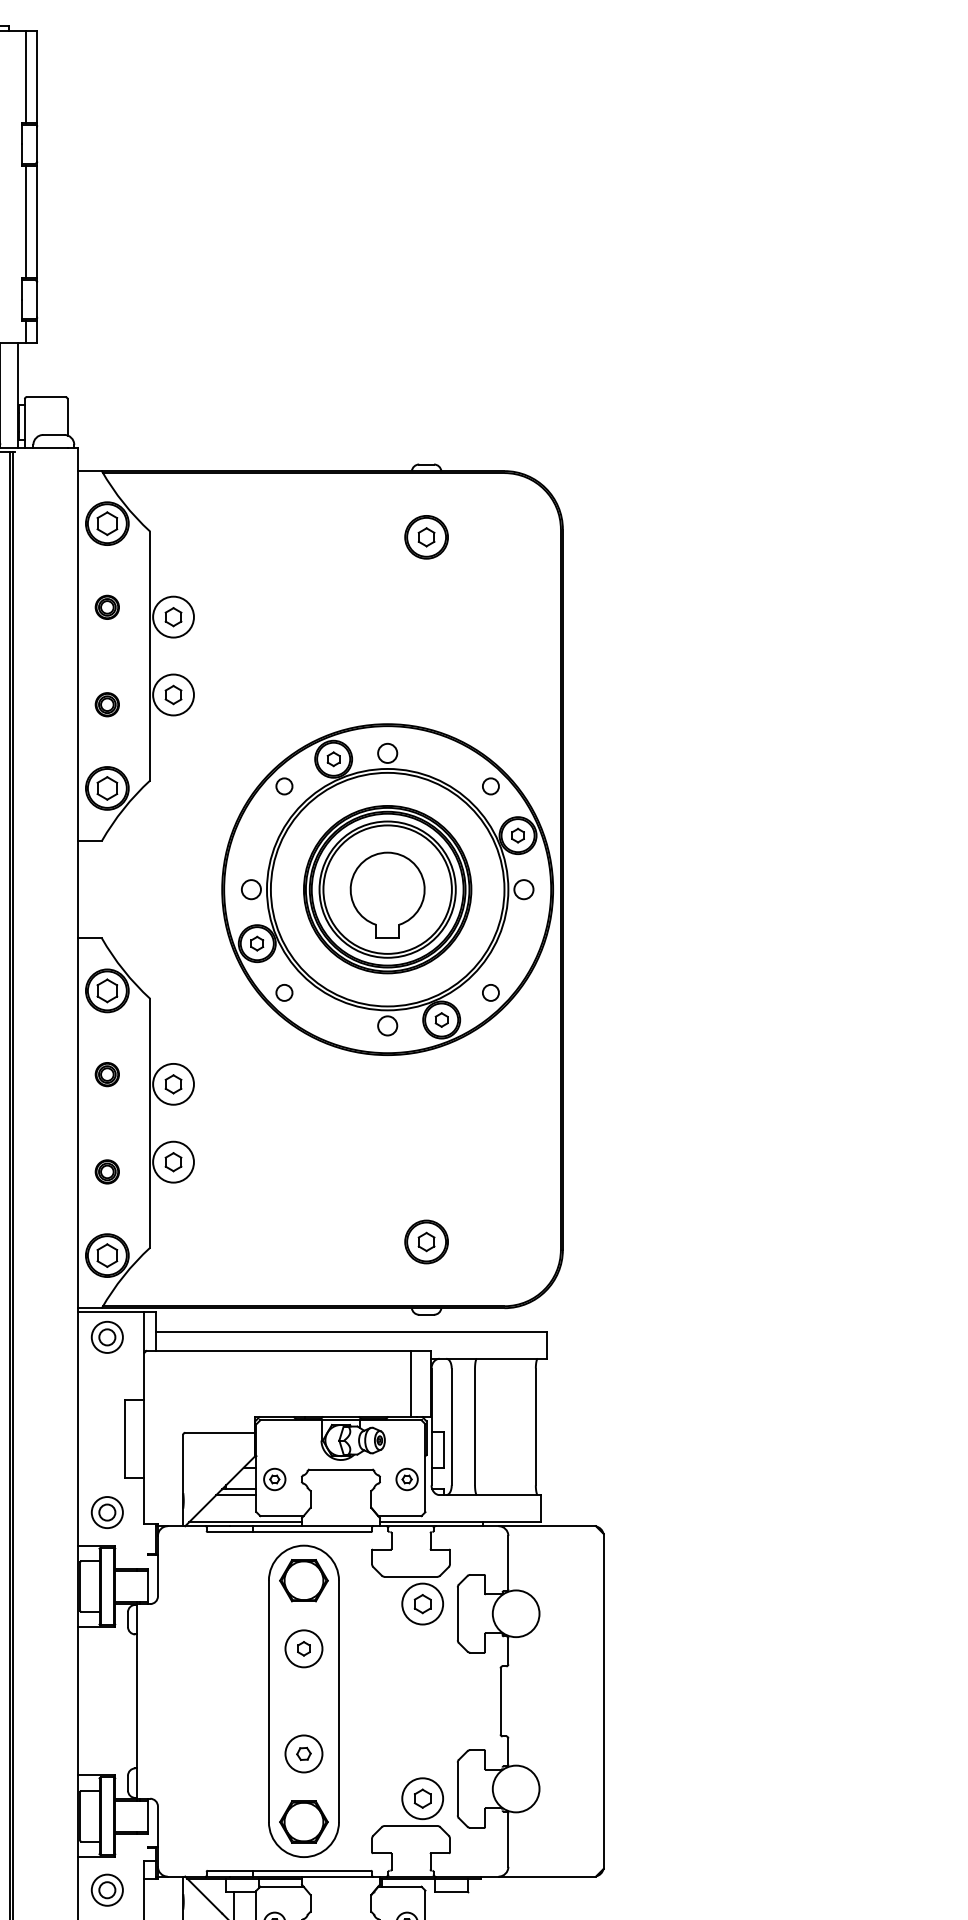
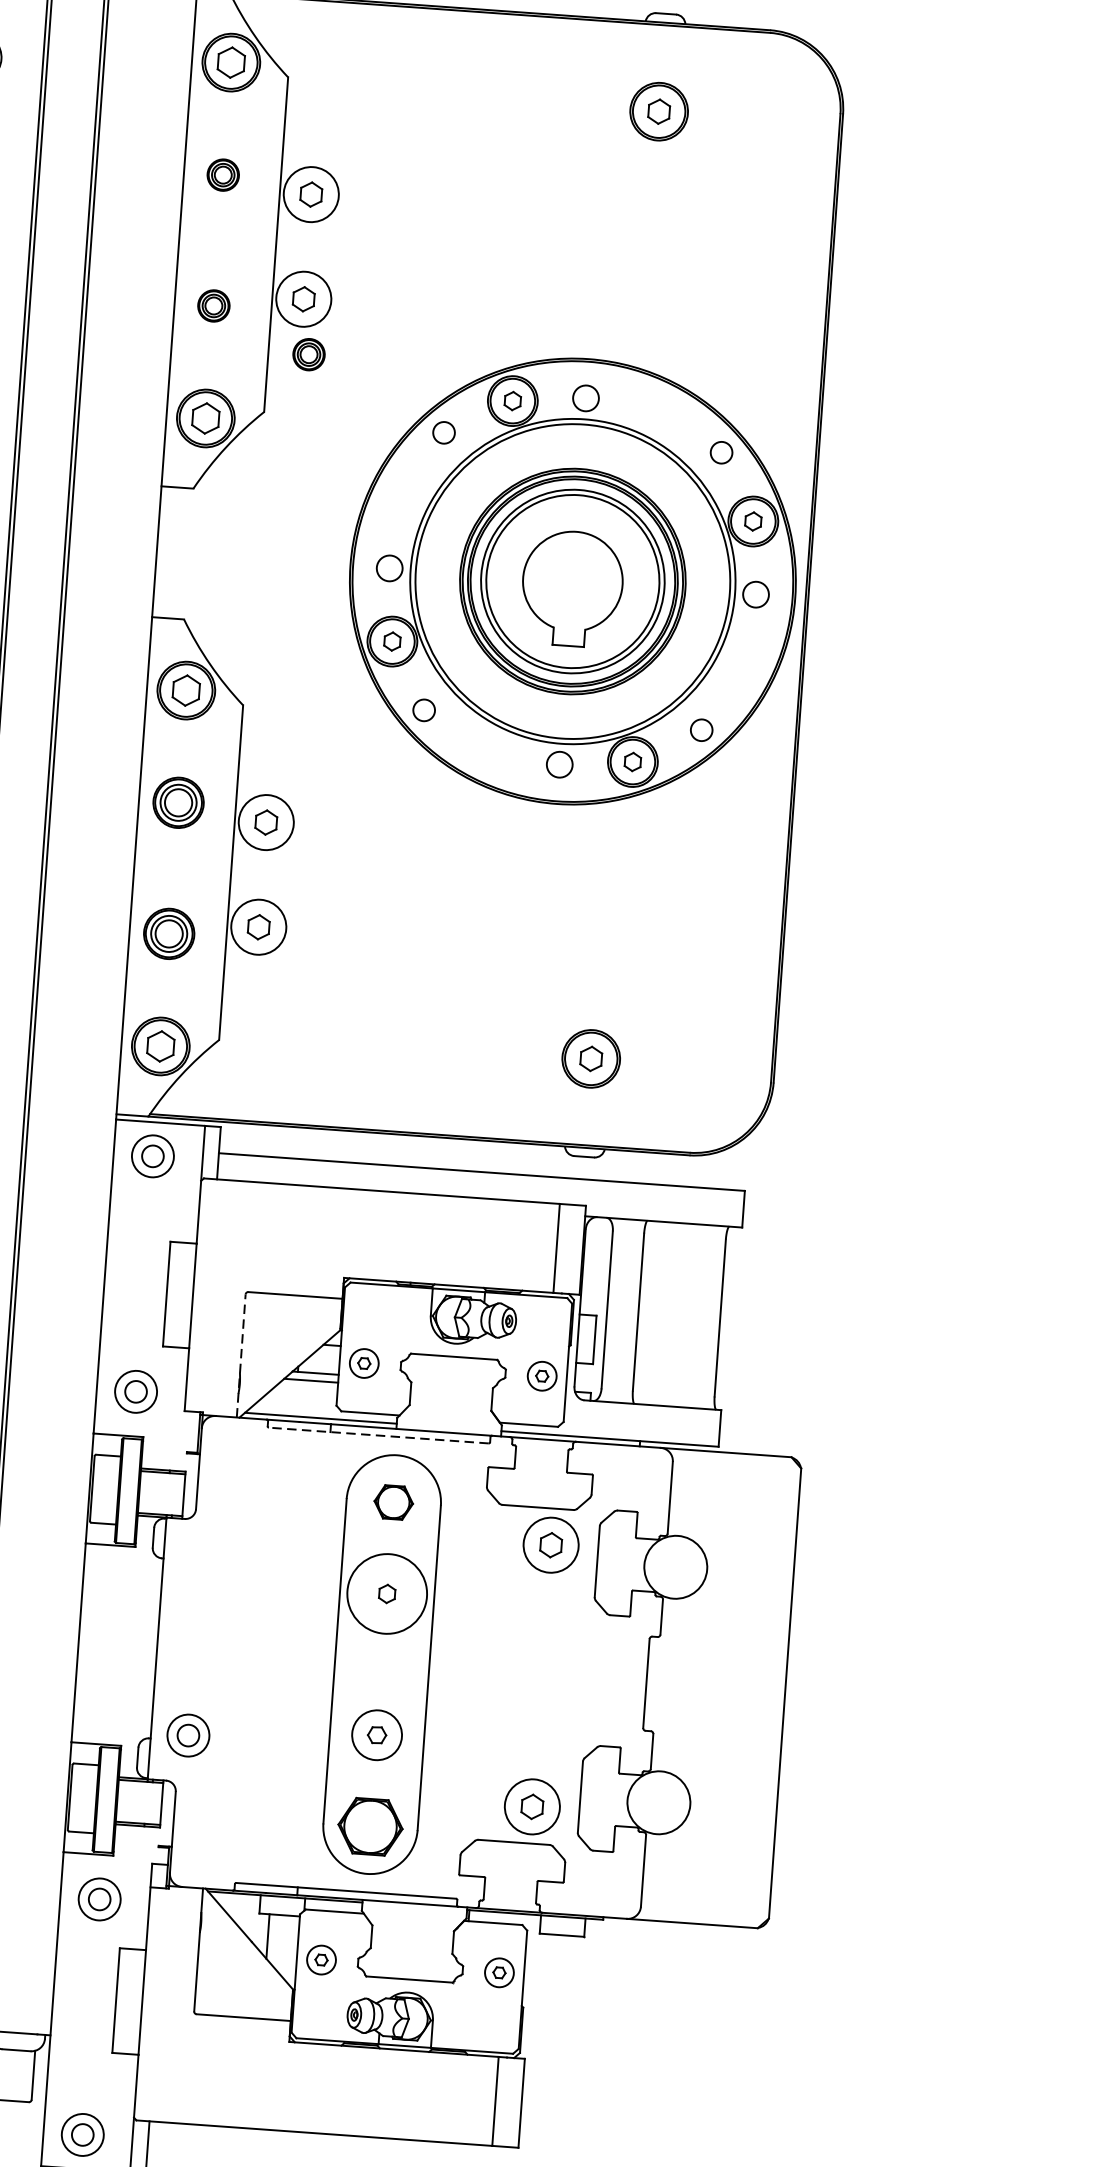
part: (179, 735) -> (307, 354), added
part: (106, 1074) -> (177, 802), size x1.6
part: (106, 1171) -> (167, 933), size x1.6
line: (183, 1480) -> (241, 1356), solid -> dashed
line: (289, 1532) -> (378, 1436), solid -> dashed
part: (303, 1580) -> (393, 1502), size x0.6
circle: (303, 1648) -> (386, 1593), size x1.6
part: (163, 1763) -> (187, 1734), added

